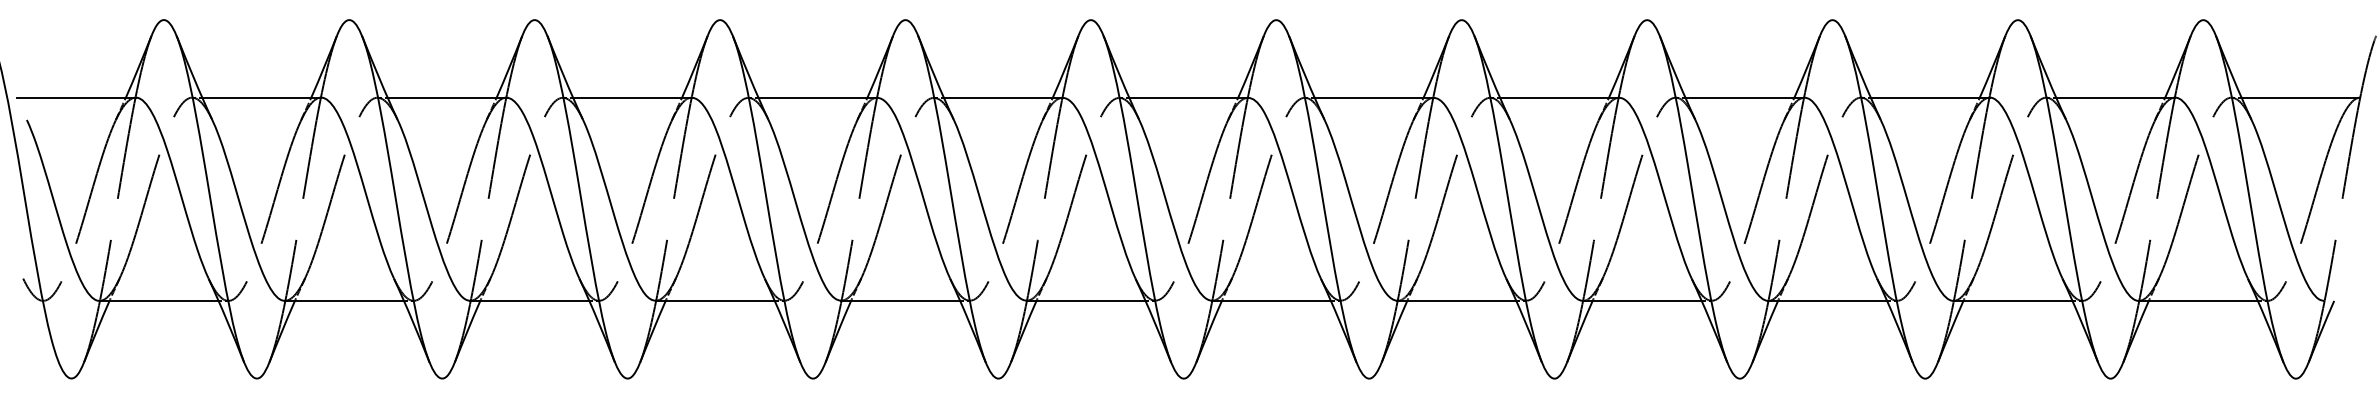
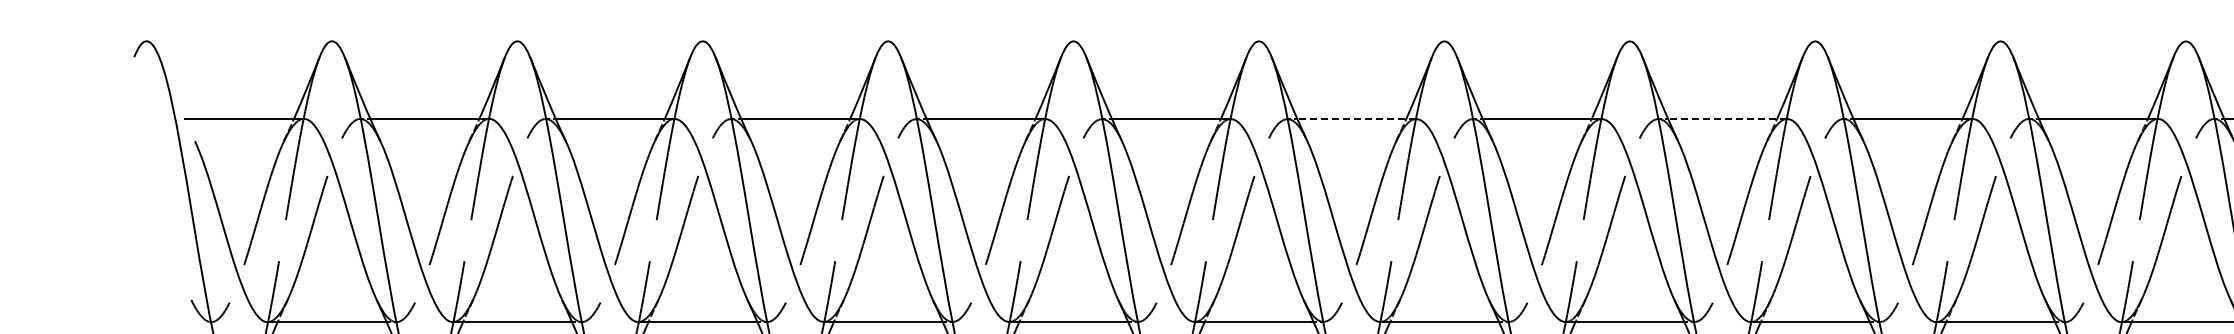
line: (1188, 97) -> (1356, 118), solid -> dashed
line: (1558, 97) -> (1726, 118), solid -> dashed

